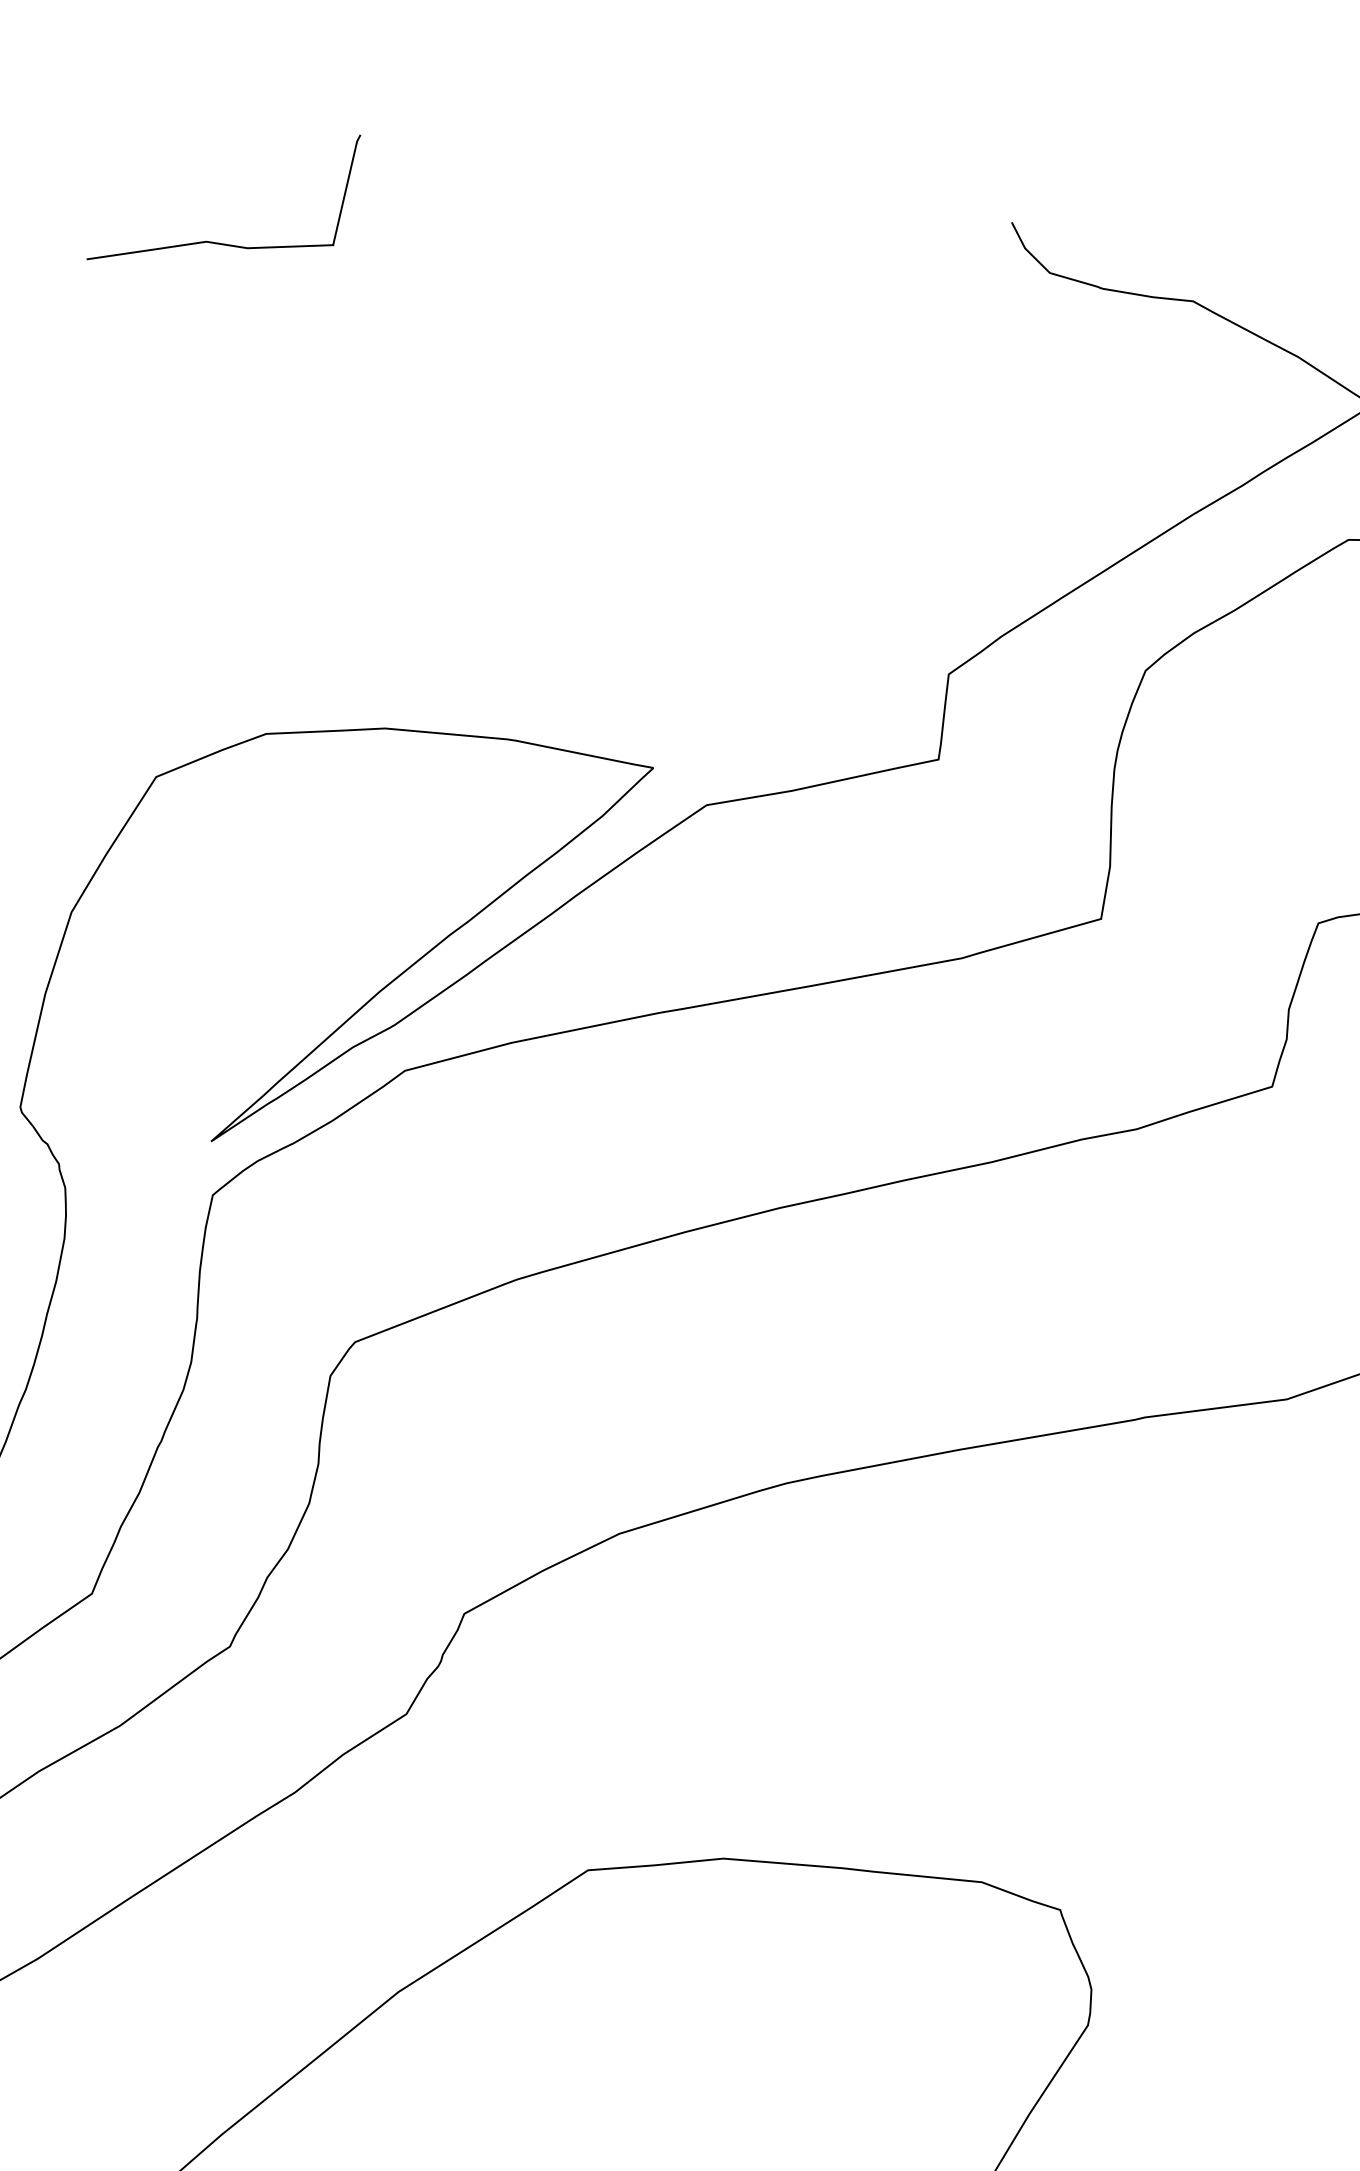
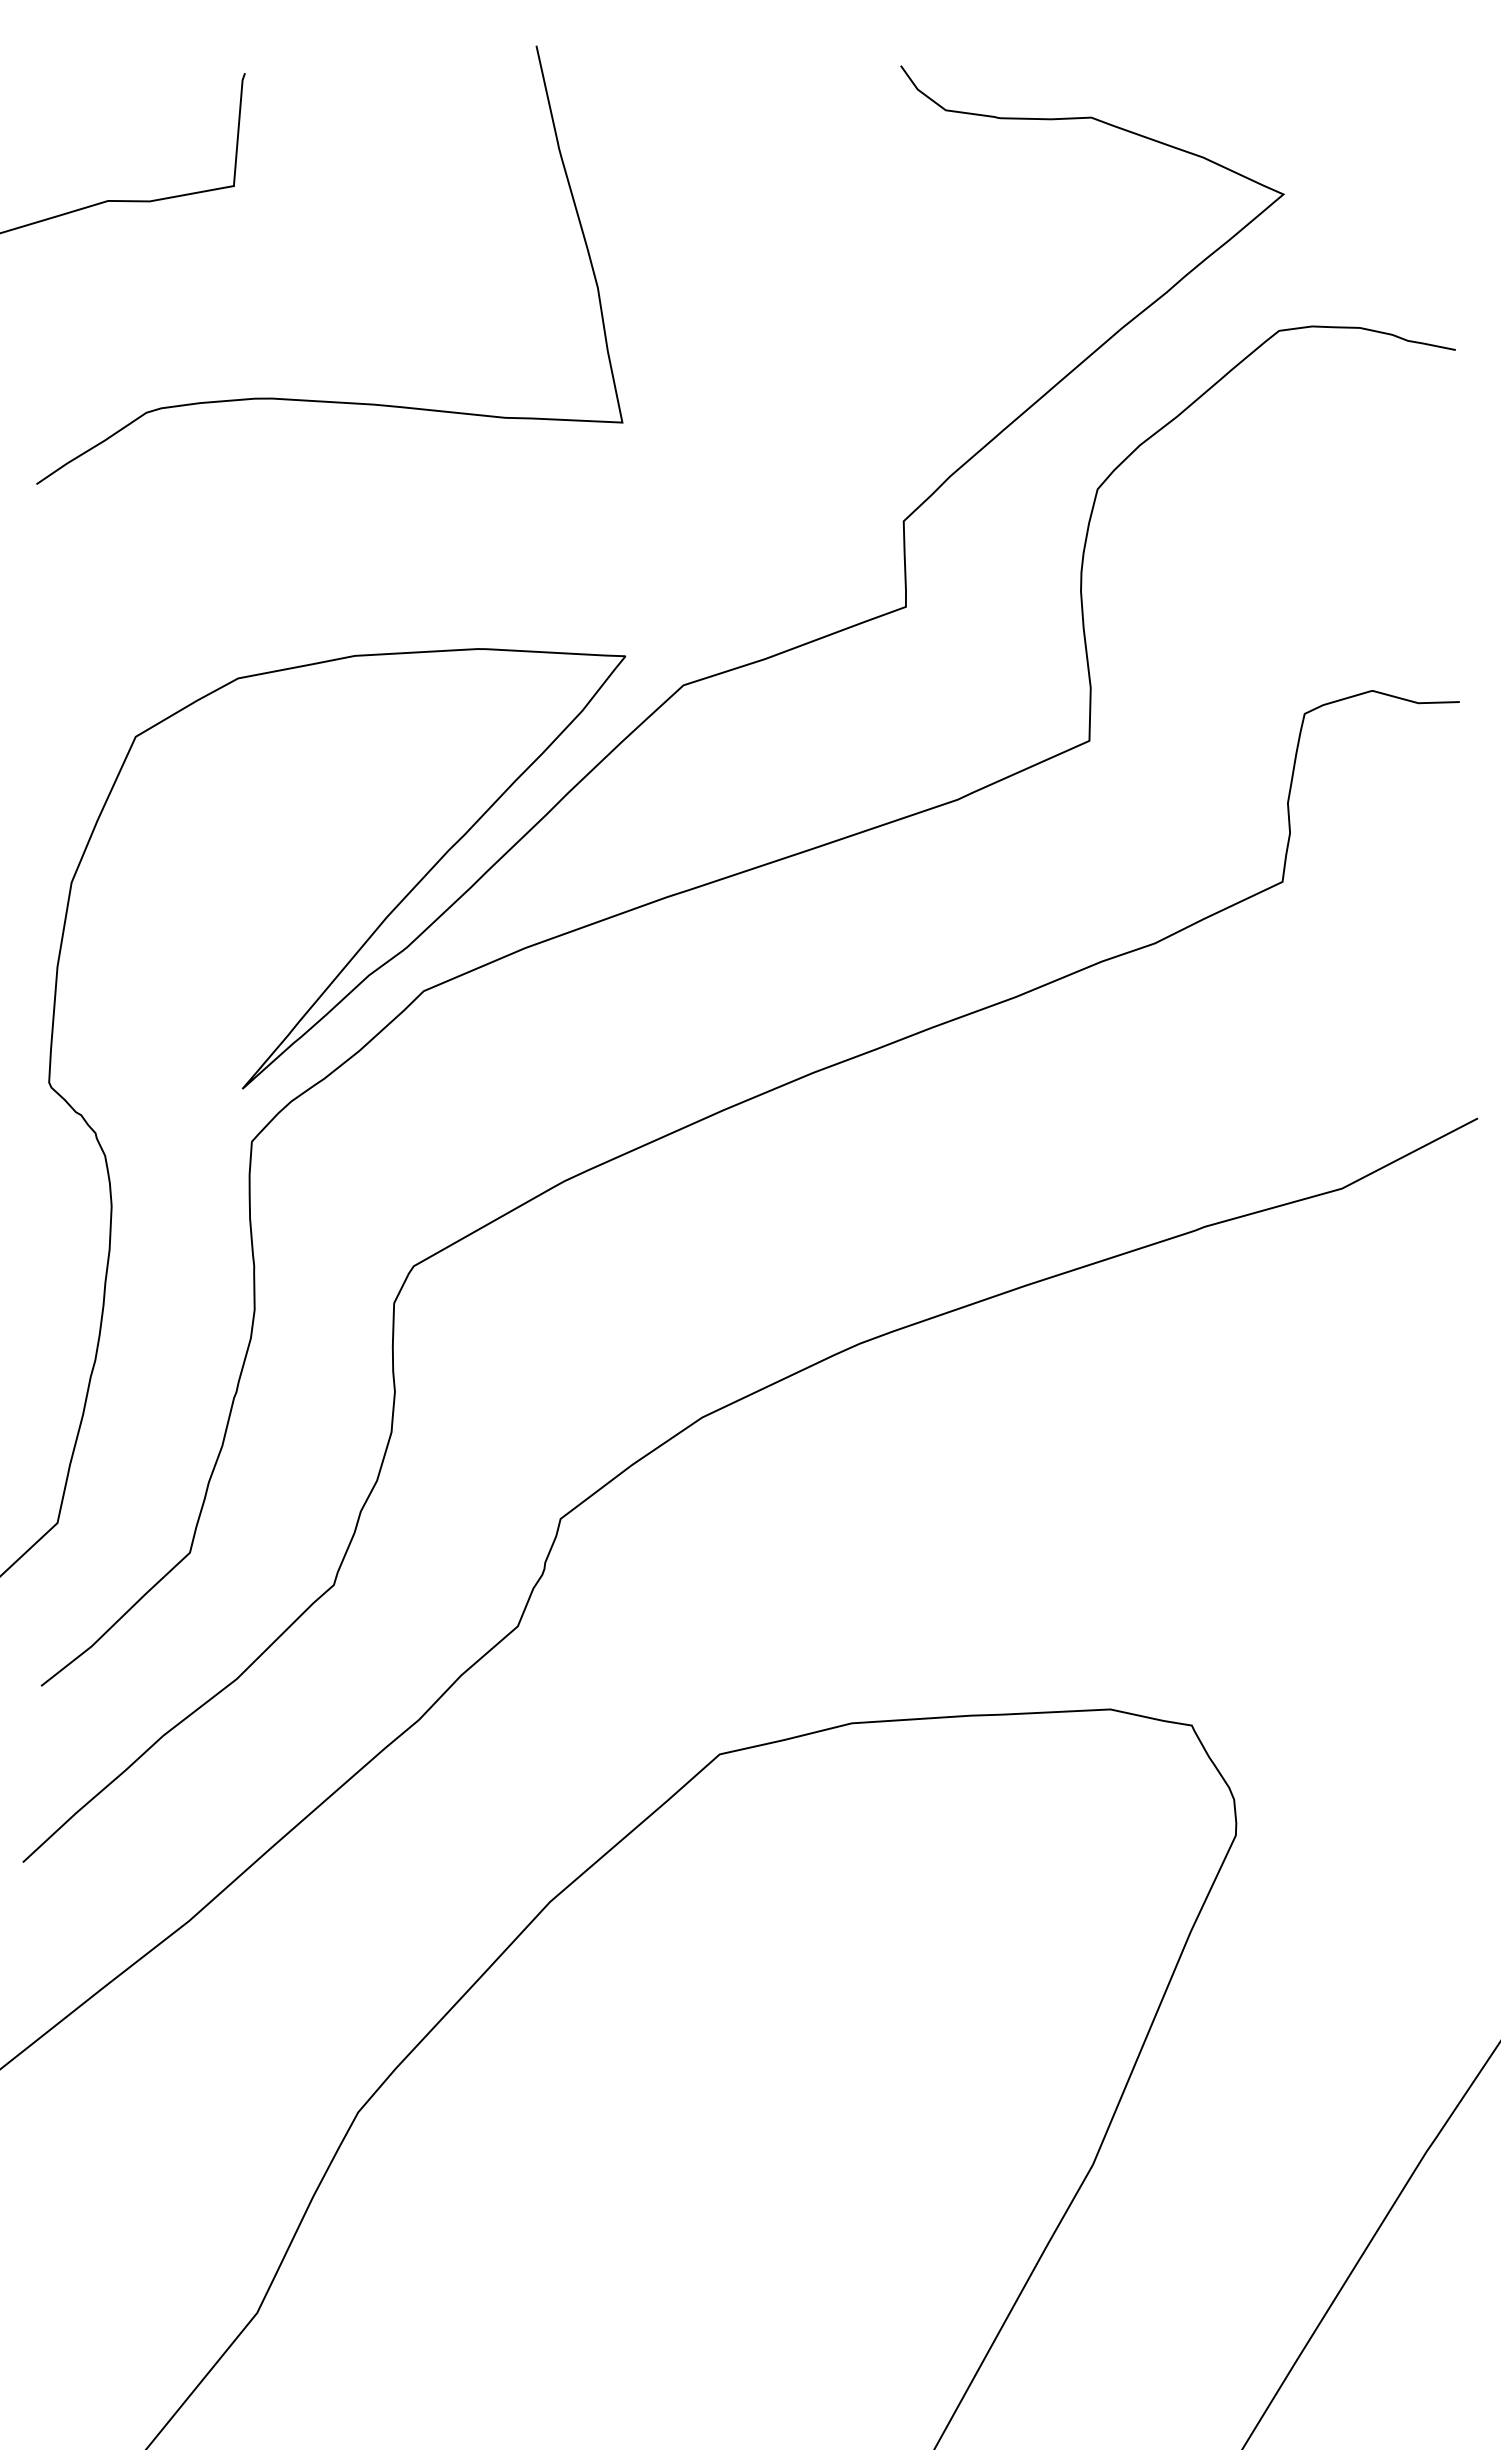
curve: (393, 471) -> (326, 400), added

